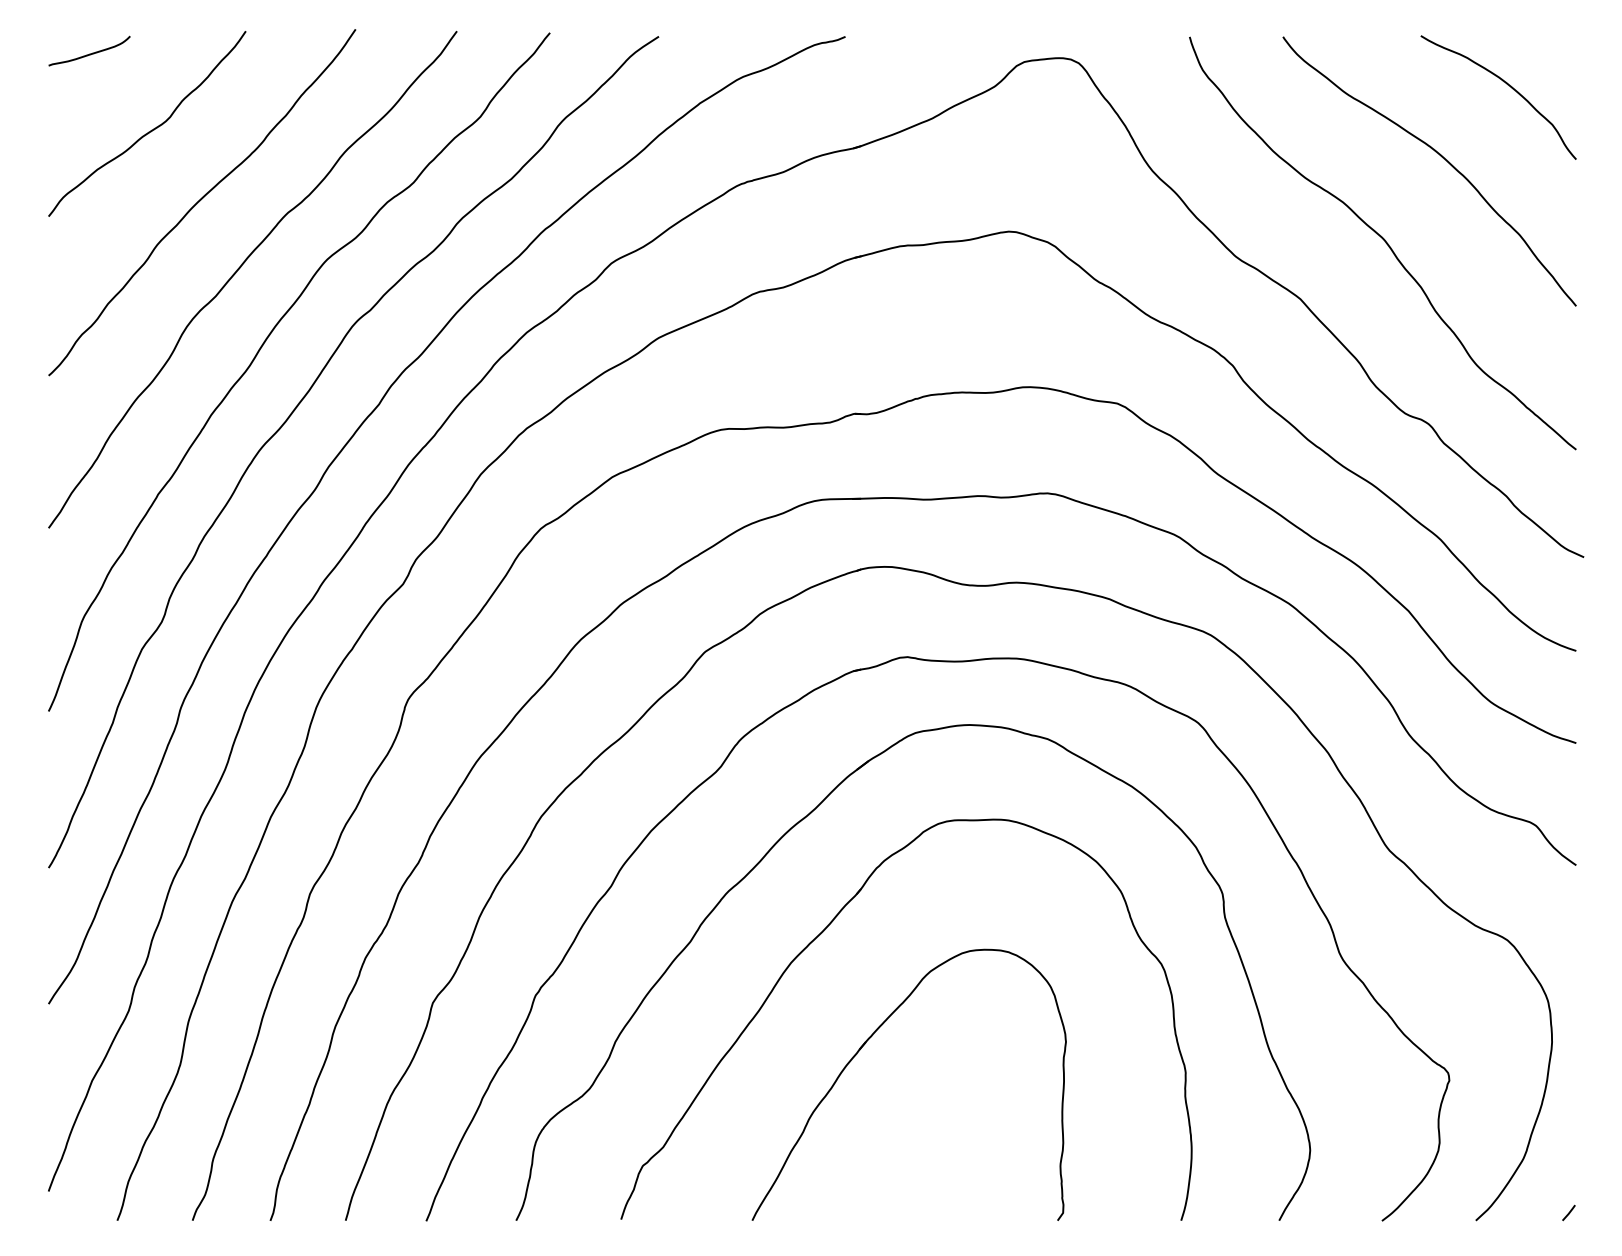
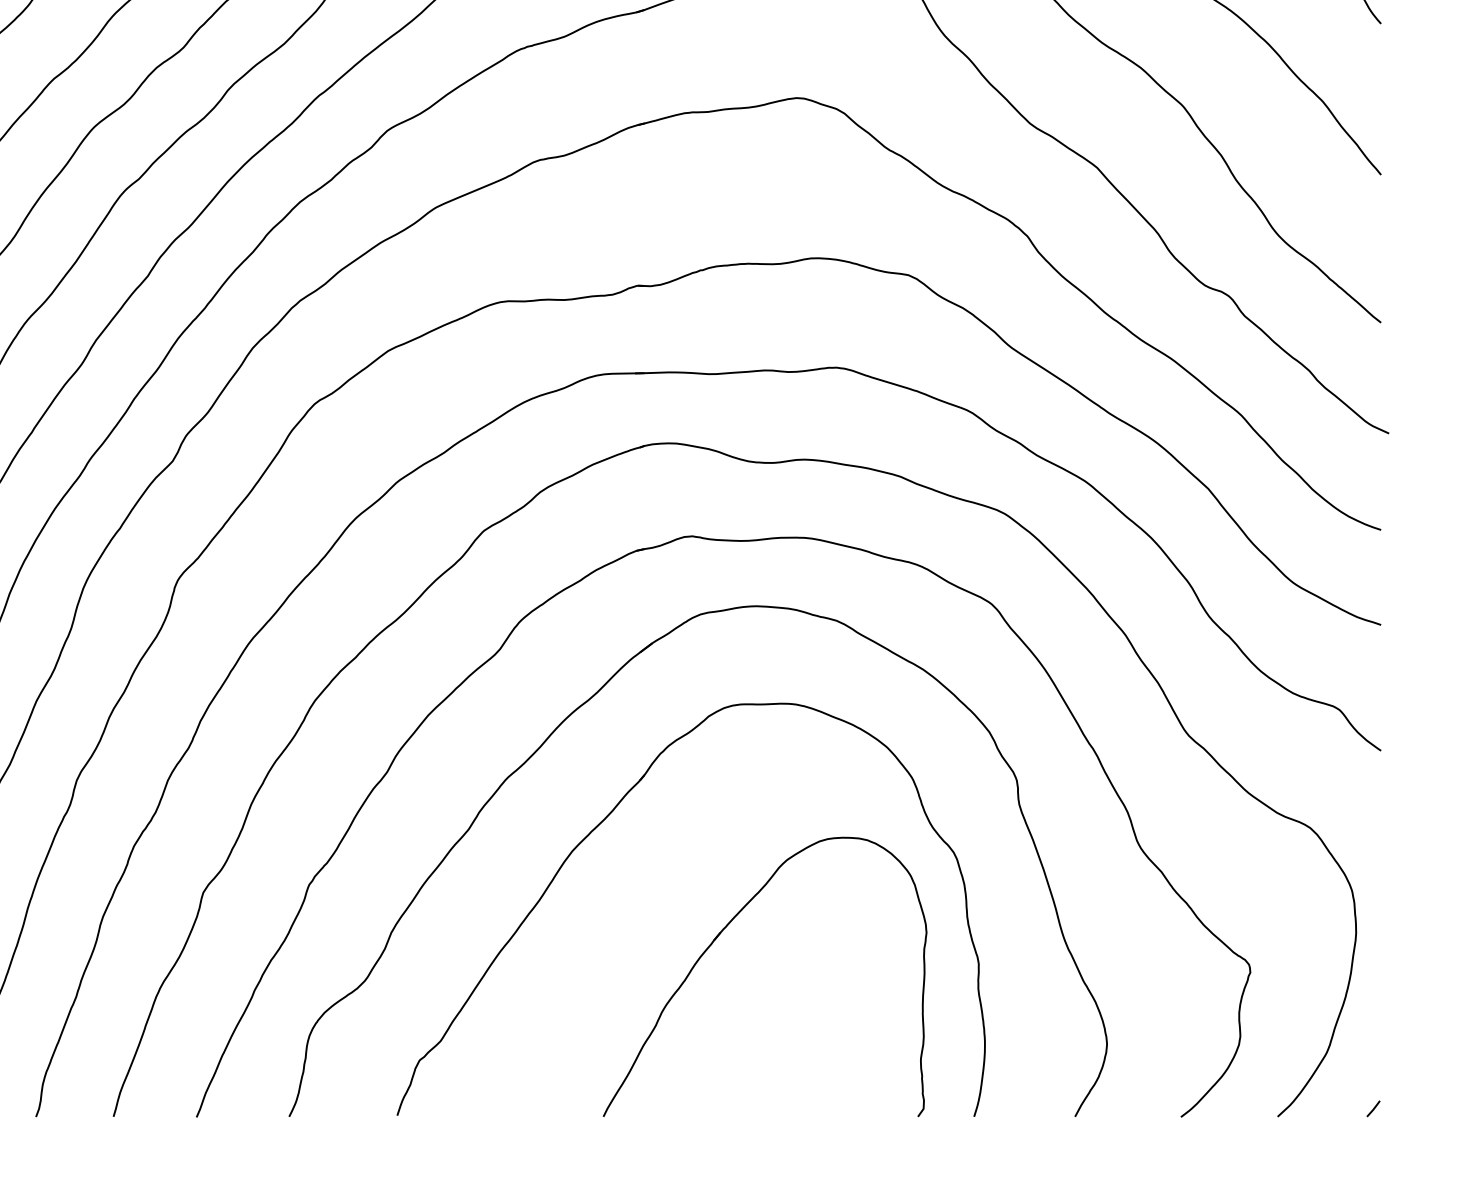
part: (865, 1044) -> (720, 935), moved

